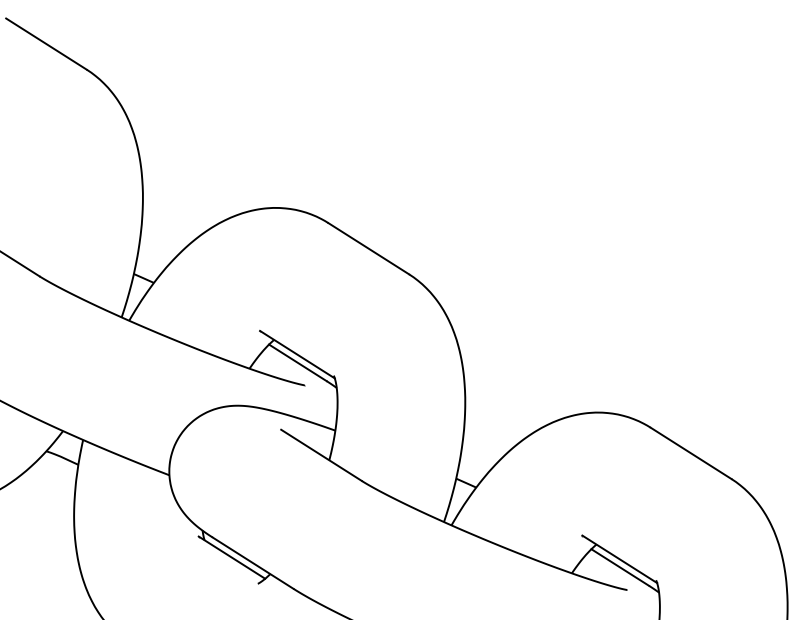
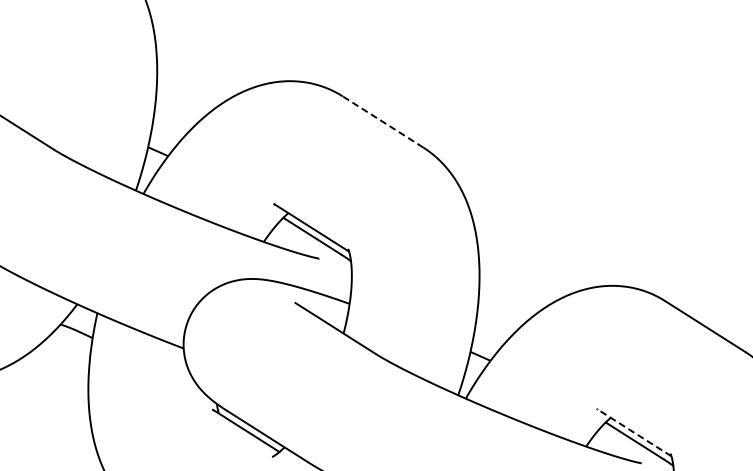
line: (368, 248) -> (382, 121), solid -> dashed
line: (619, 559) -> (633, 432), solid -> dashed

